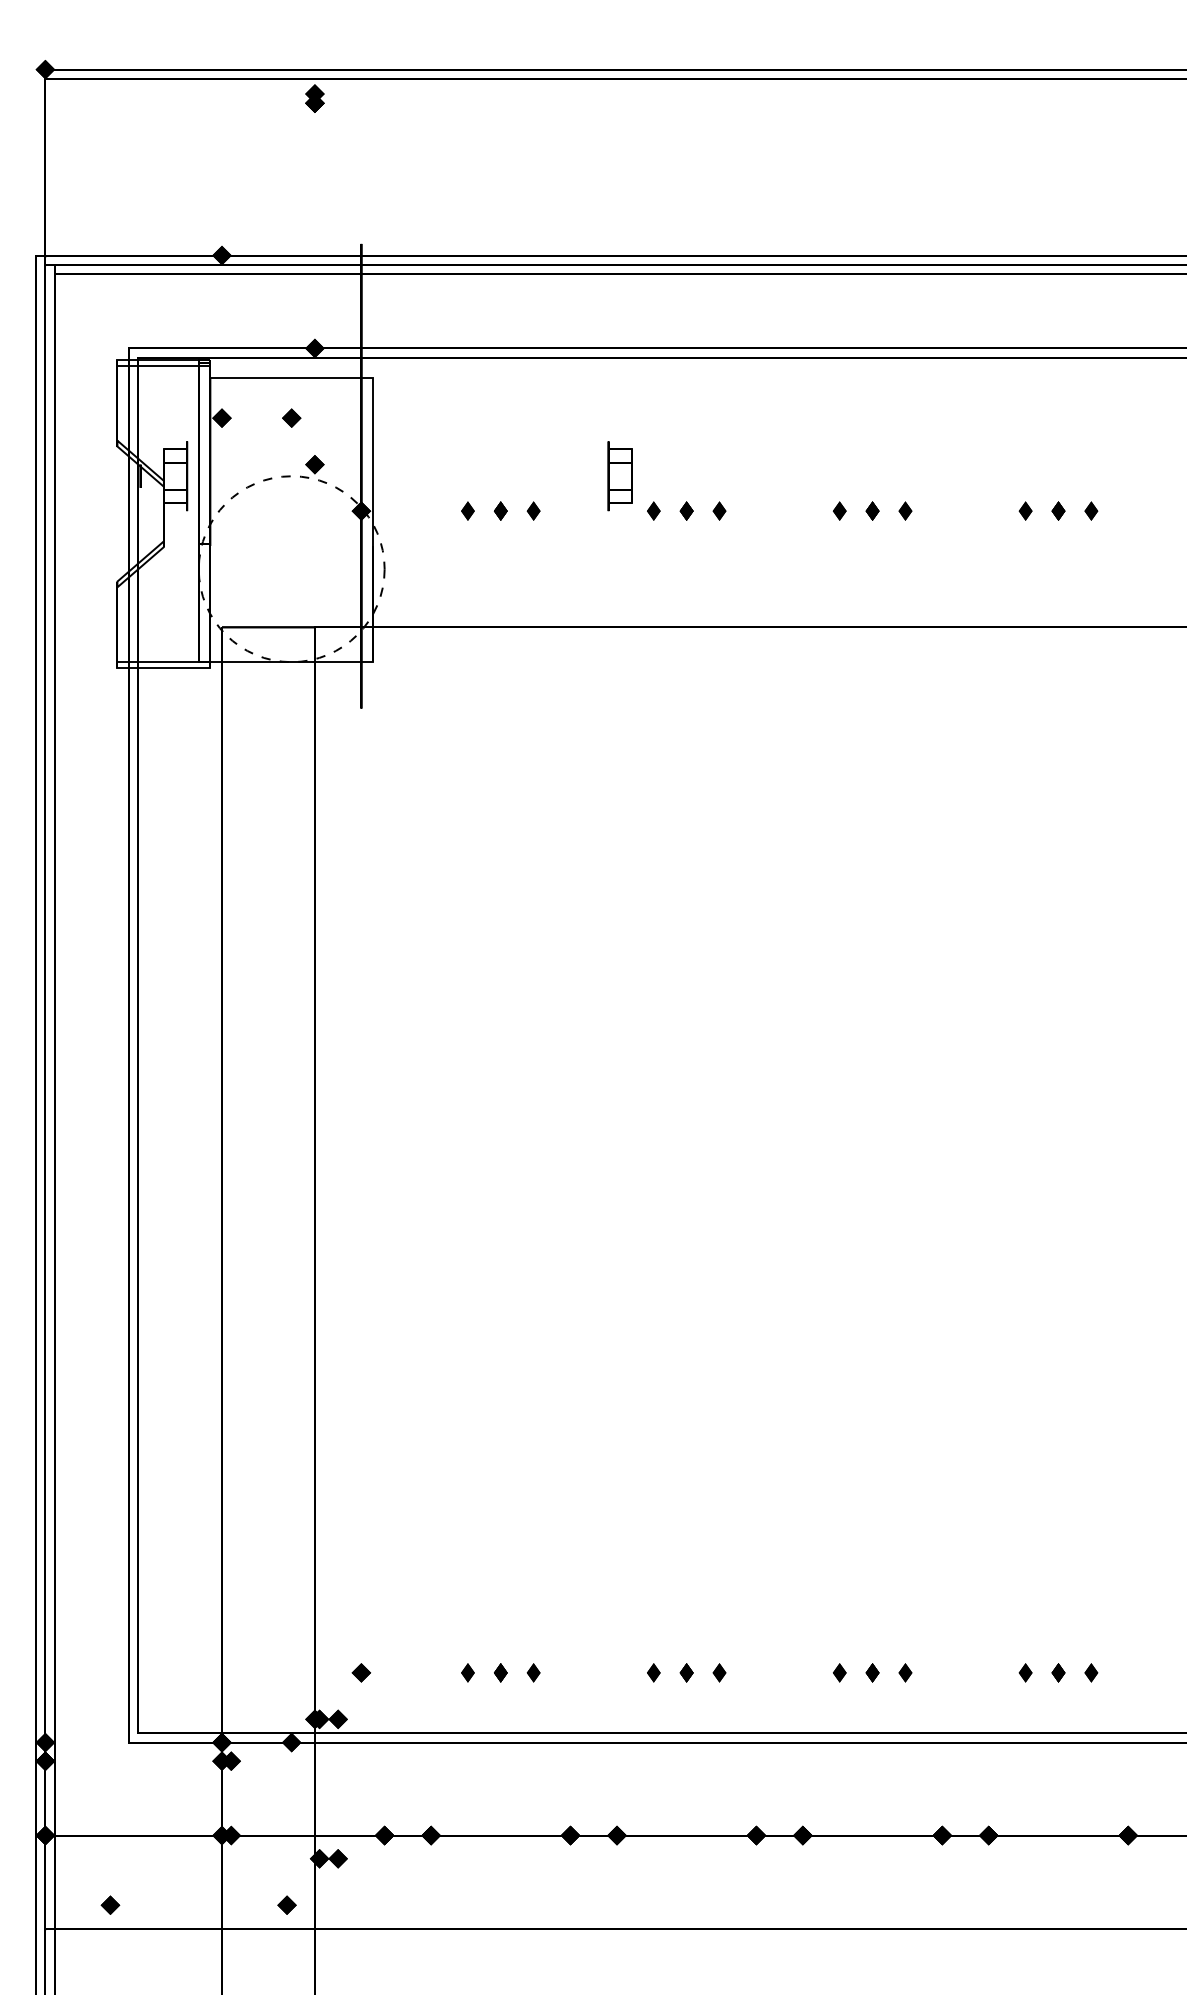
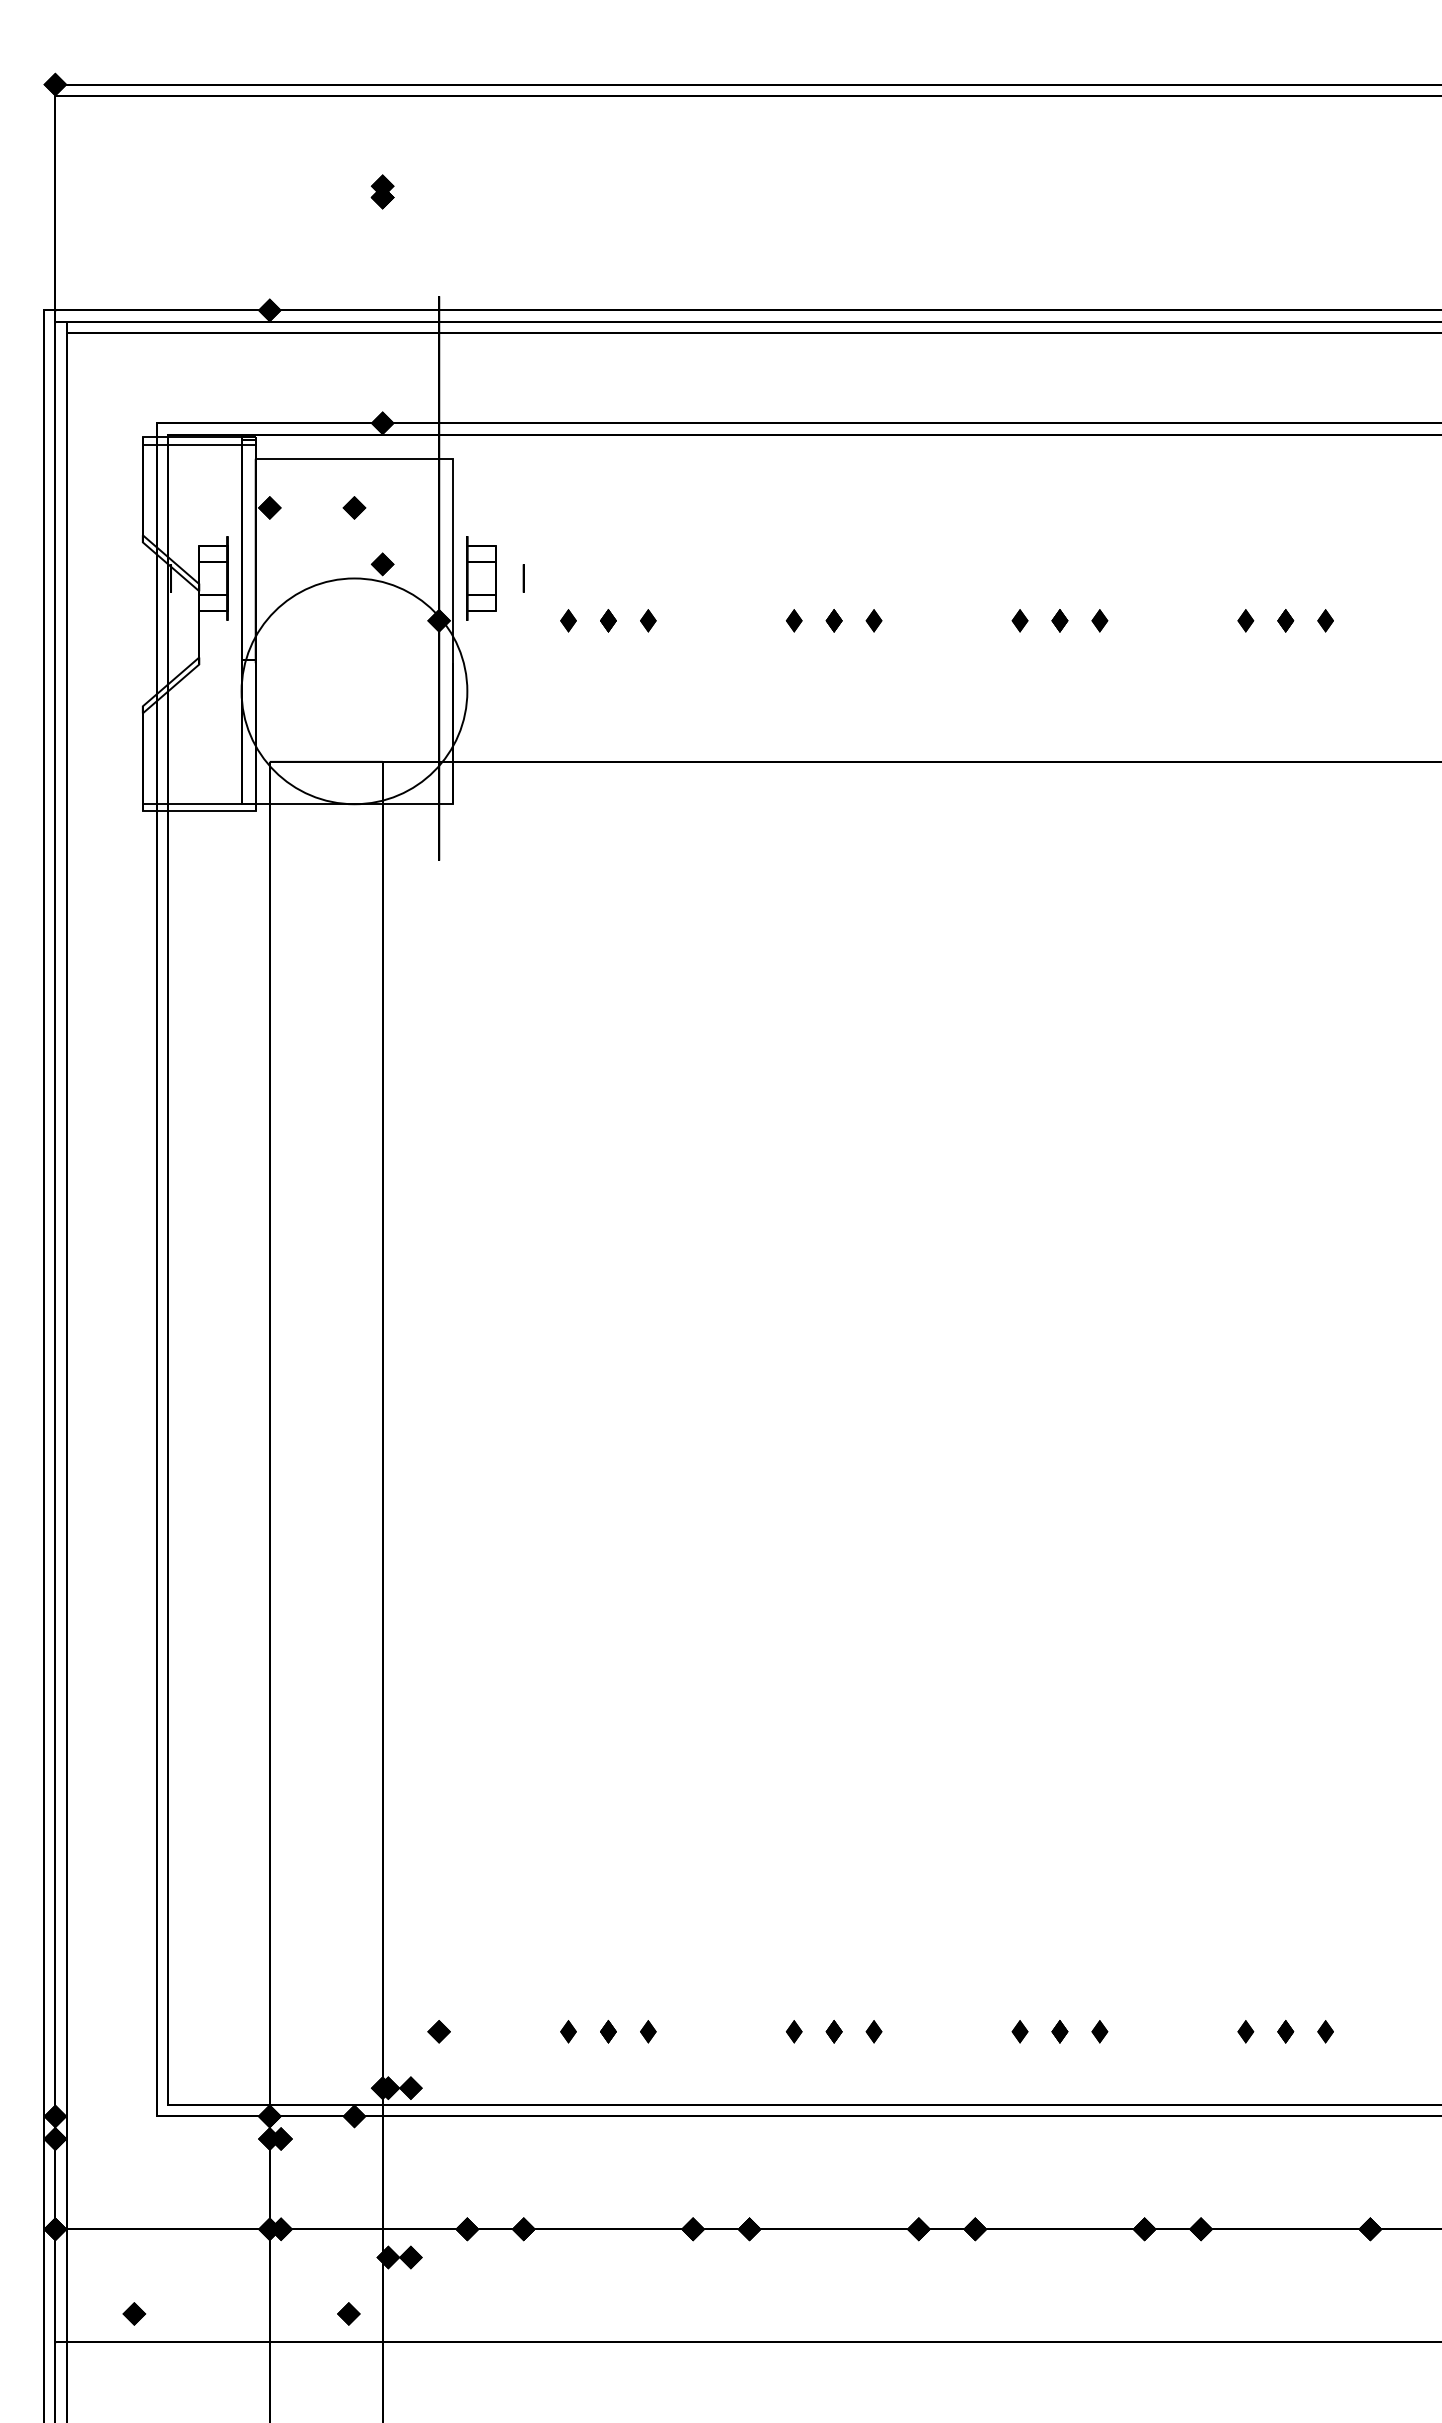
part: (314, 98) -> (382, 191), moved
circle: (430, 476) -> (523, 578), added
part: (620, 476) -> (481, 578), moved
circle: (291, 569) -> (354, 691), dashed -> solid

